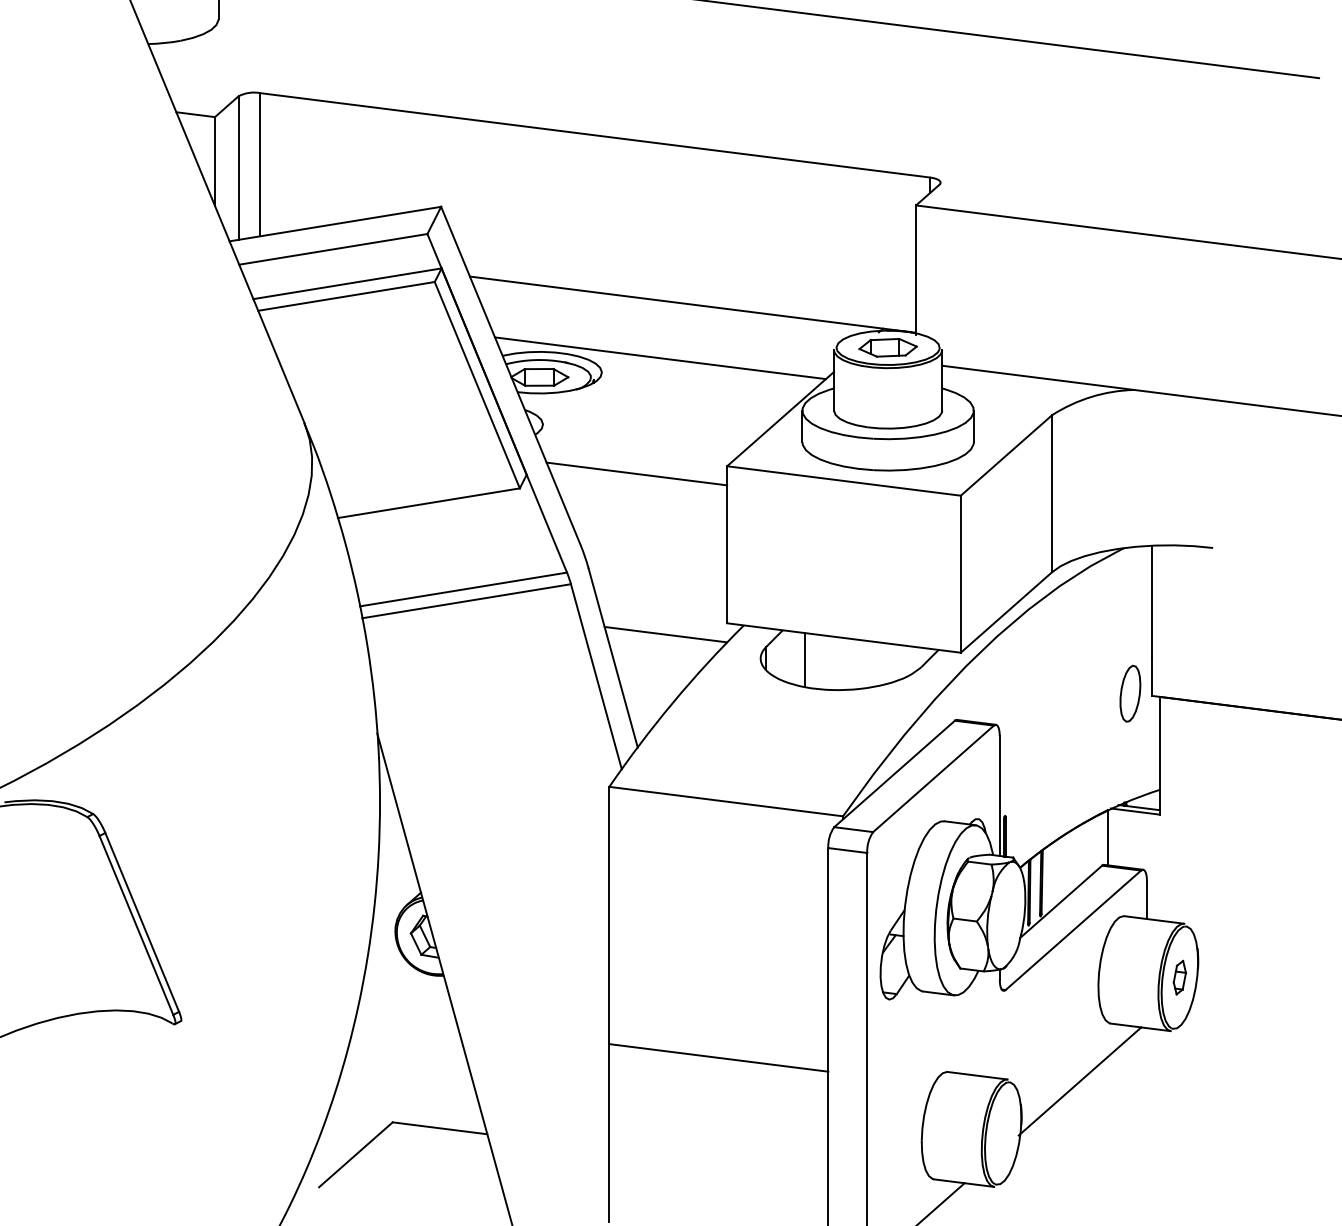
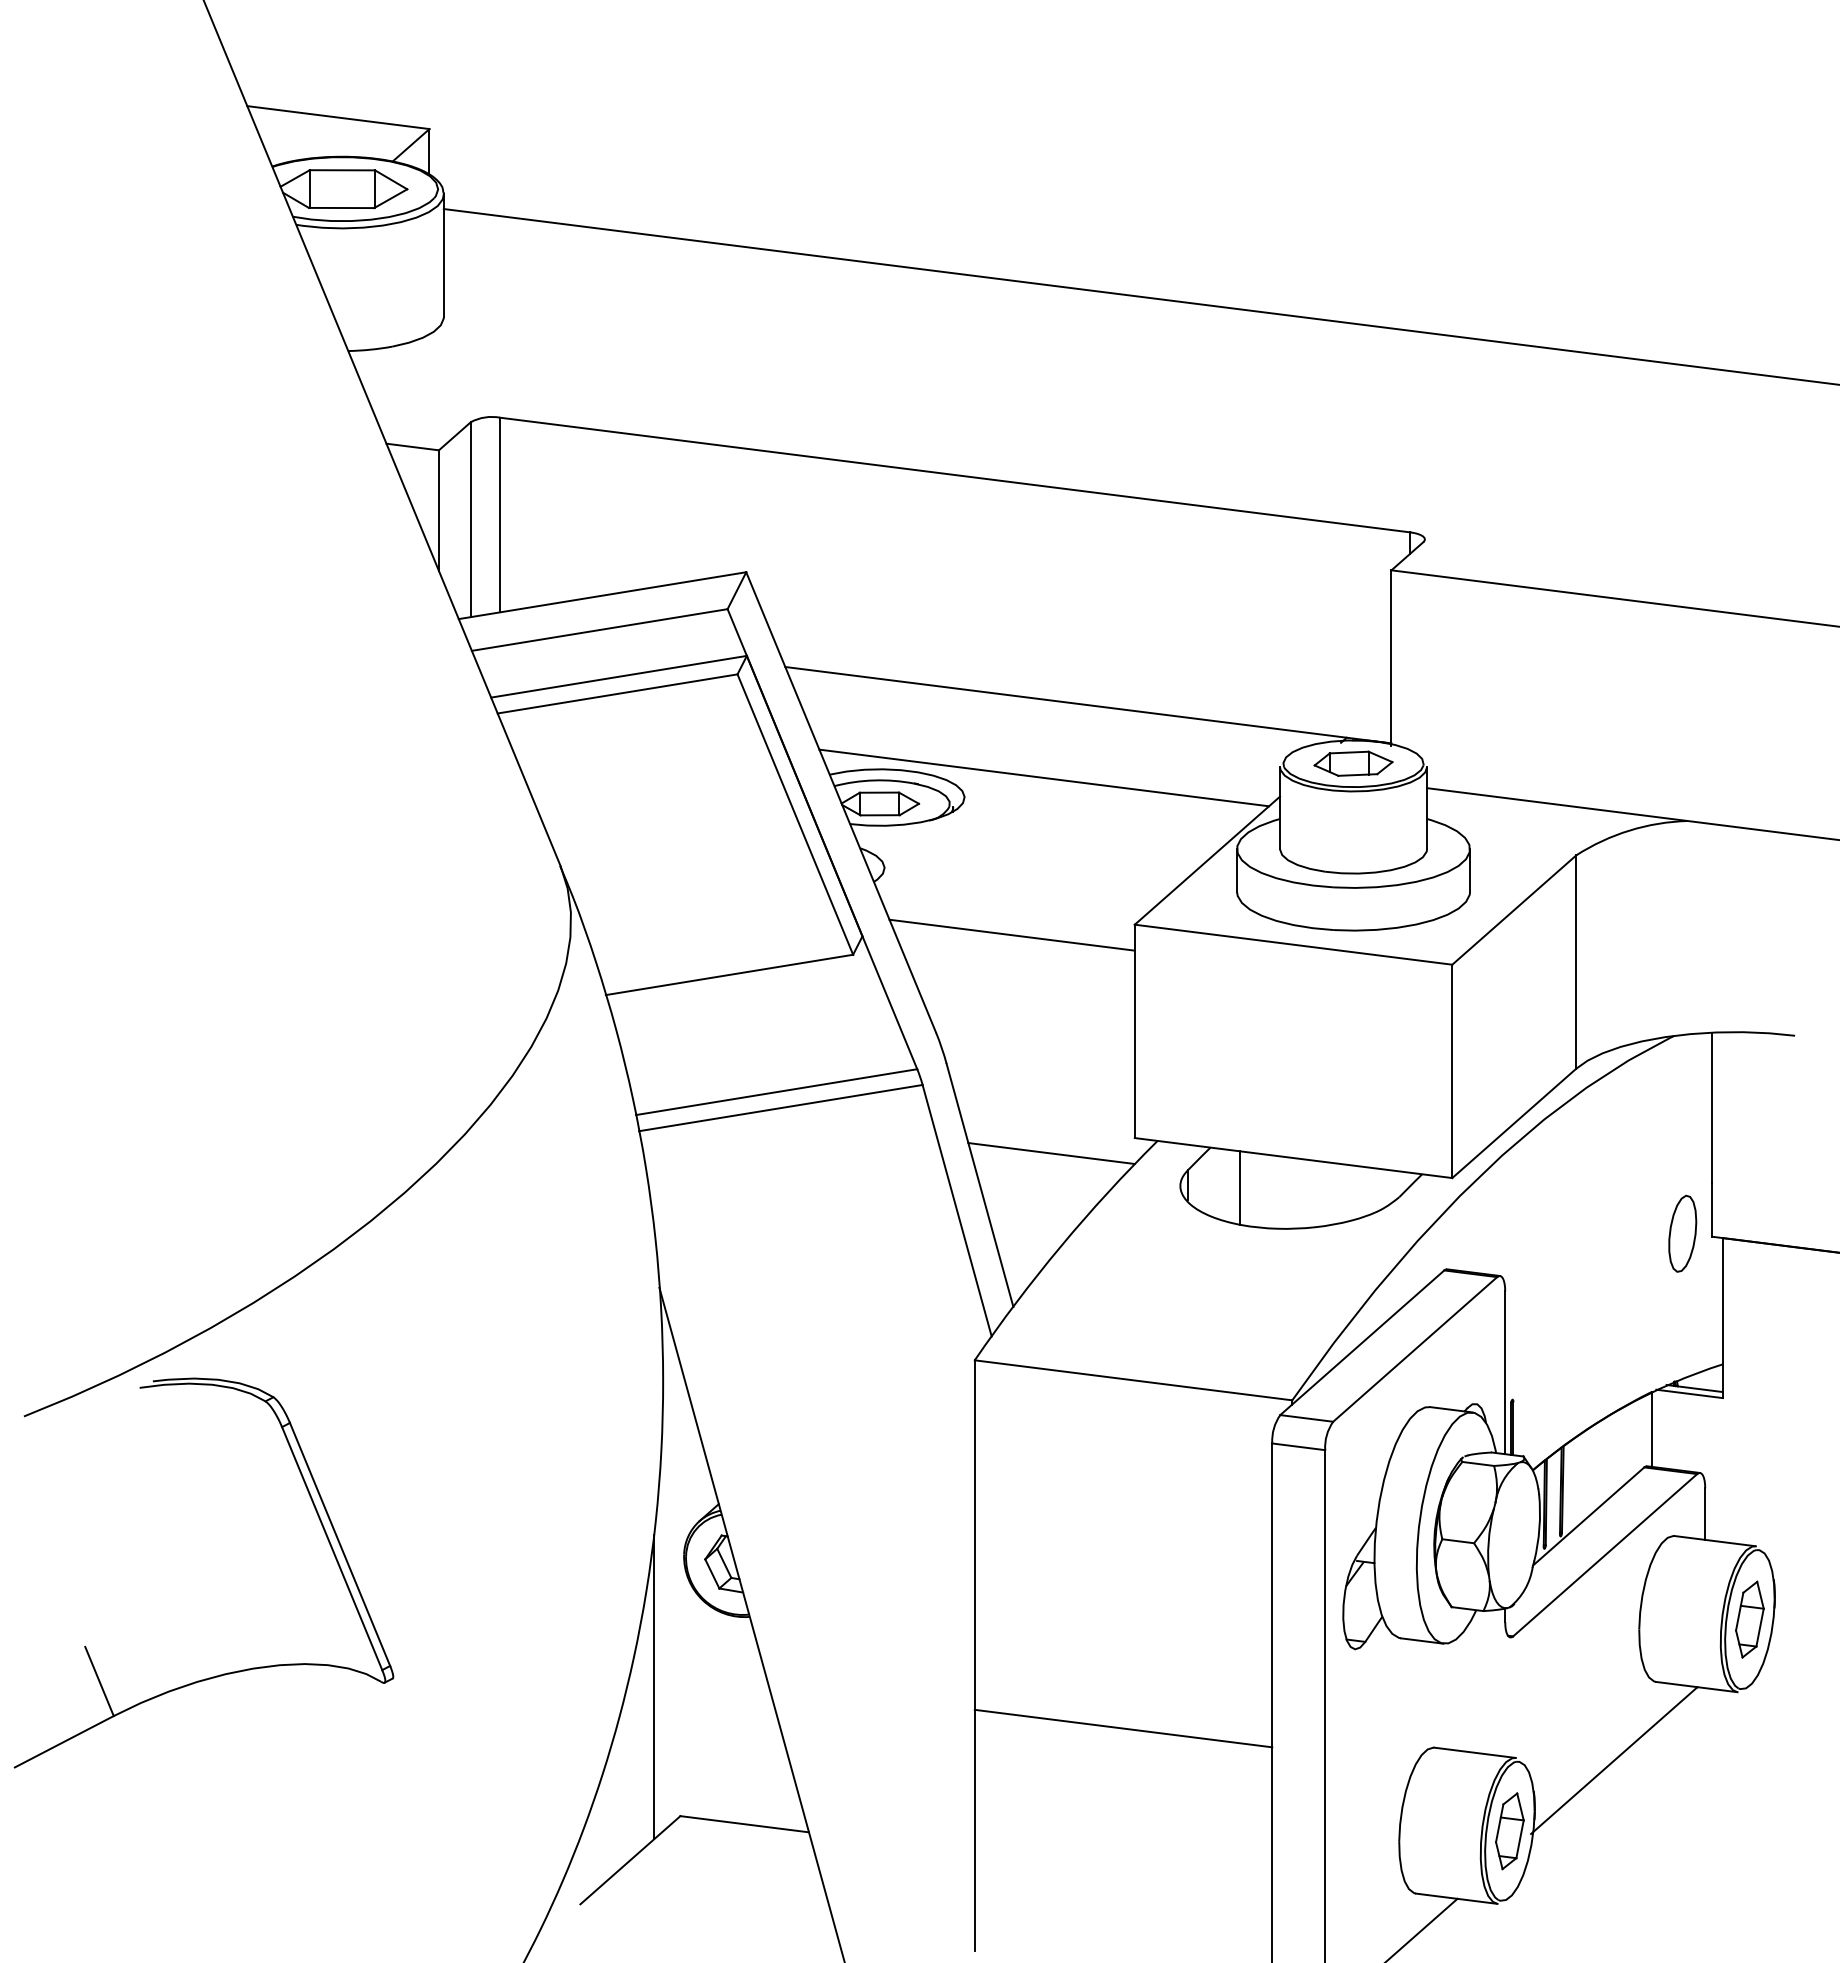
part: (1179, 977) -> (1749, 1619), size x1.67
line: (372, 1026) -> (653, 1686), added
part: (1002, 1133) -> (1509, 1831), added

